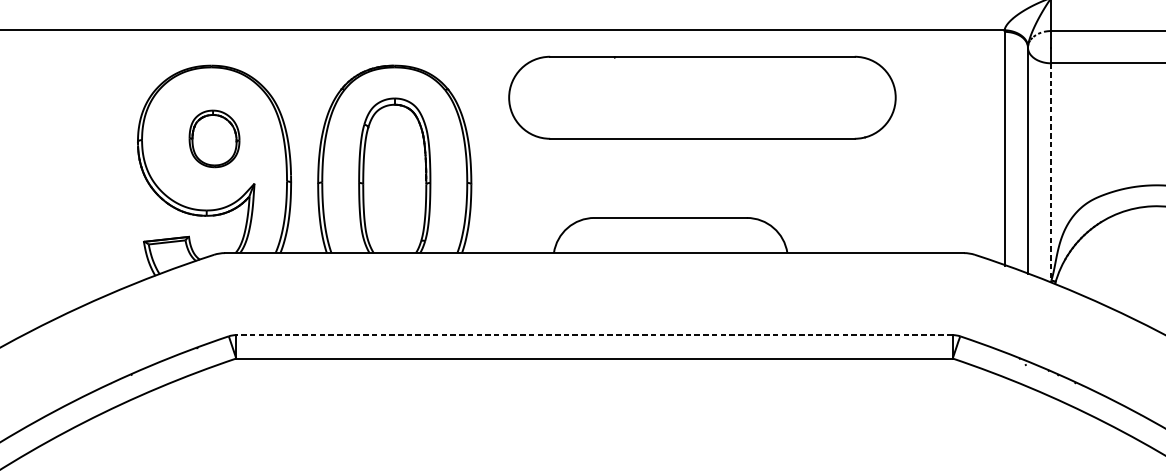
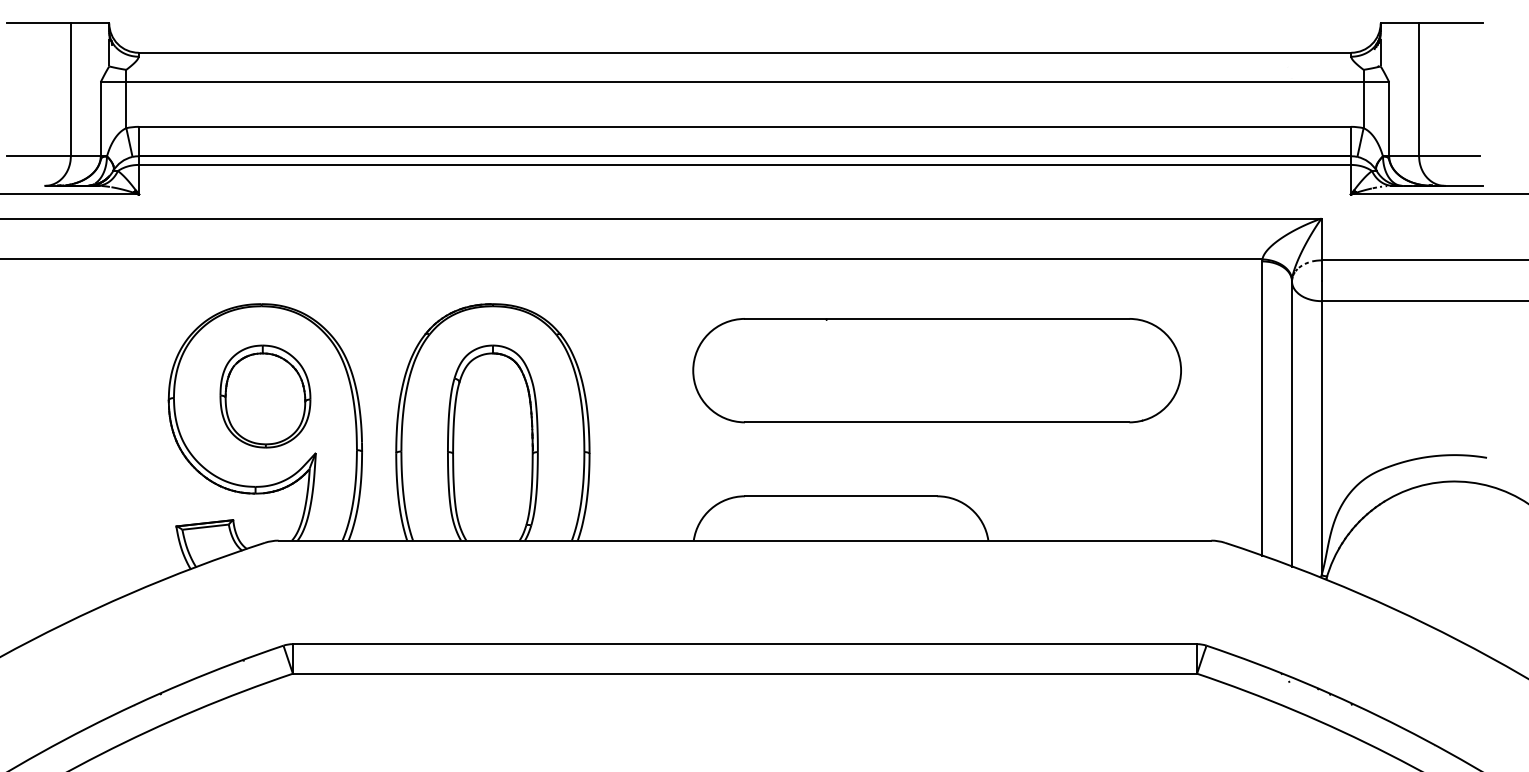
part: (701, 97) -> (936, 370), moved
part: (214, 138) -> (265, 396), size x1.43
line: (1051, 172) -> (1321, 438), dashed -> solid
line: (594, 335) -> (744, 644), dashed -> solid

